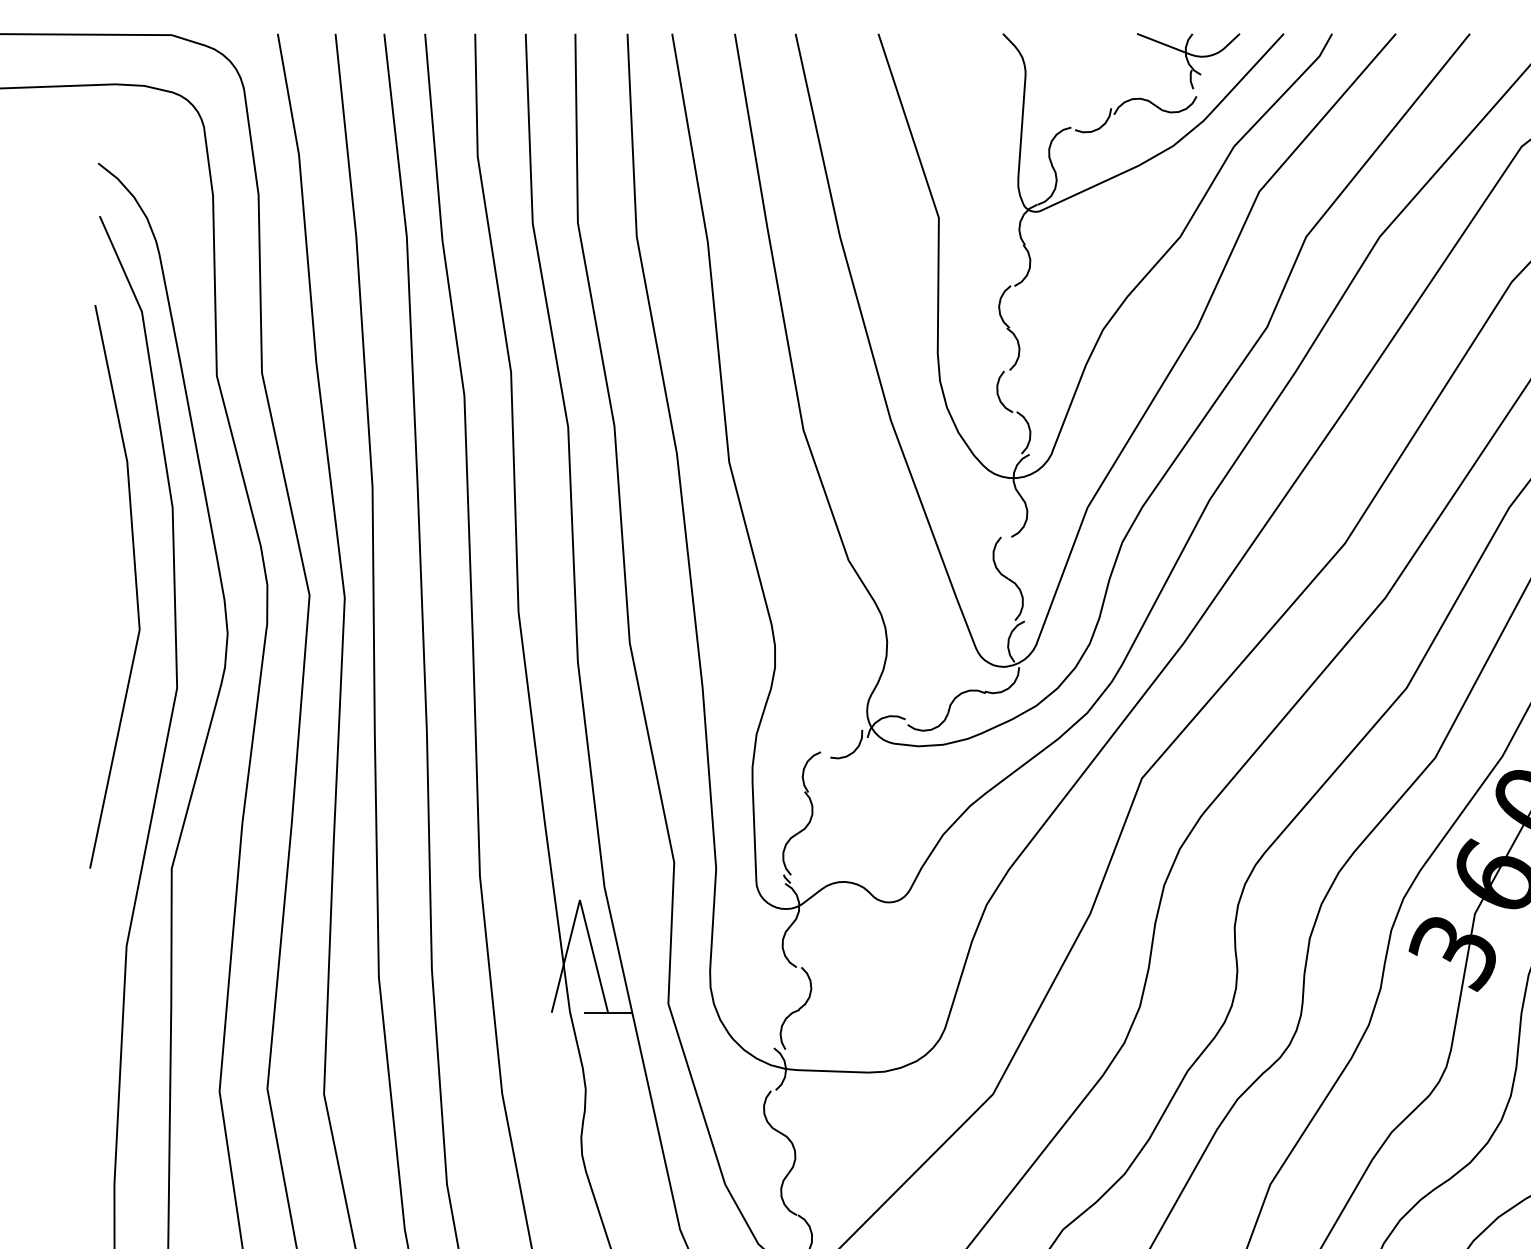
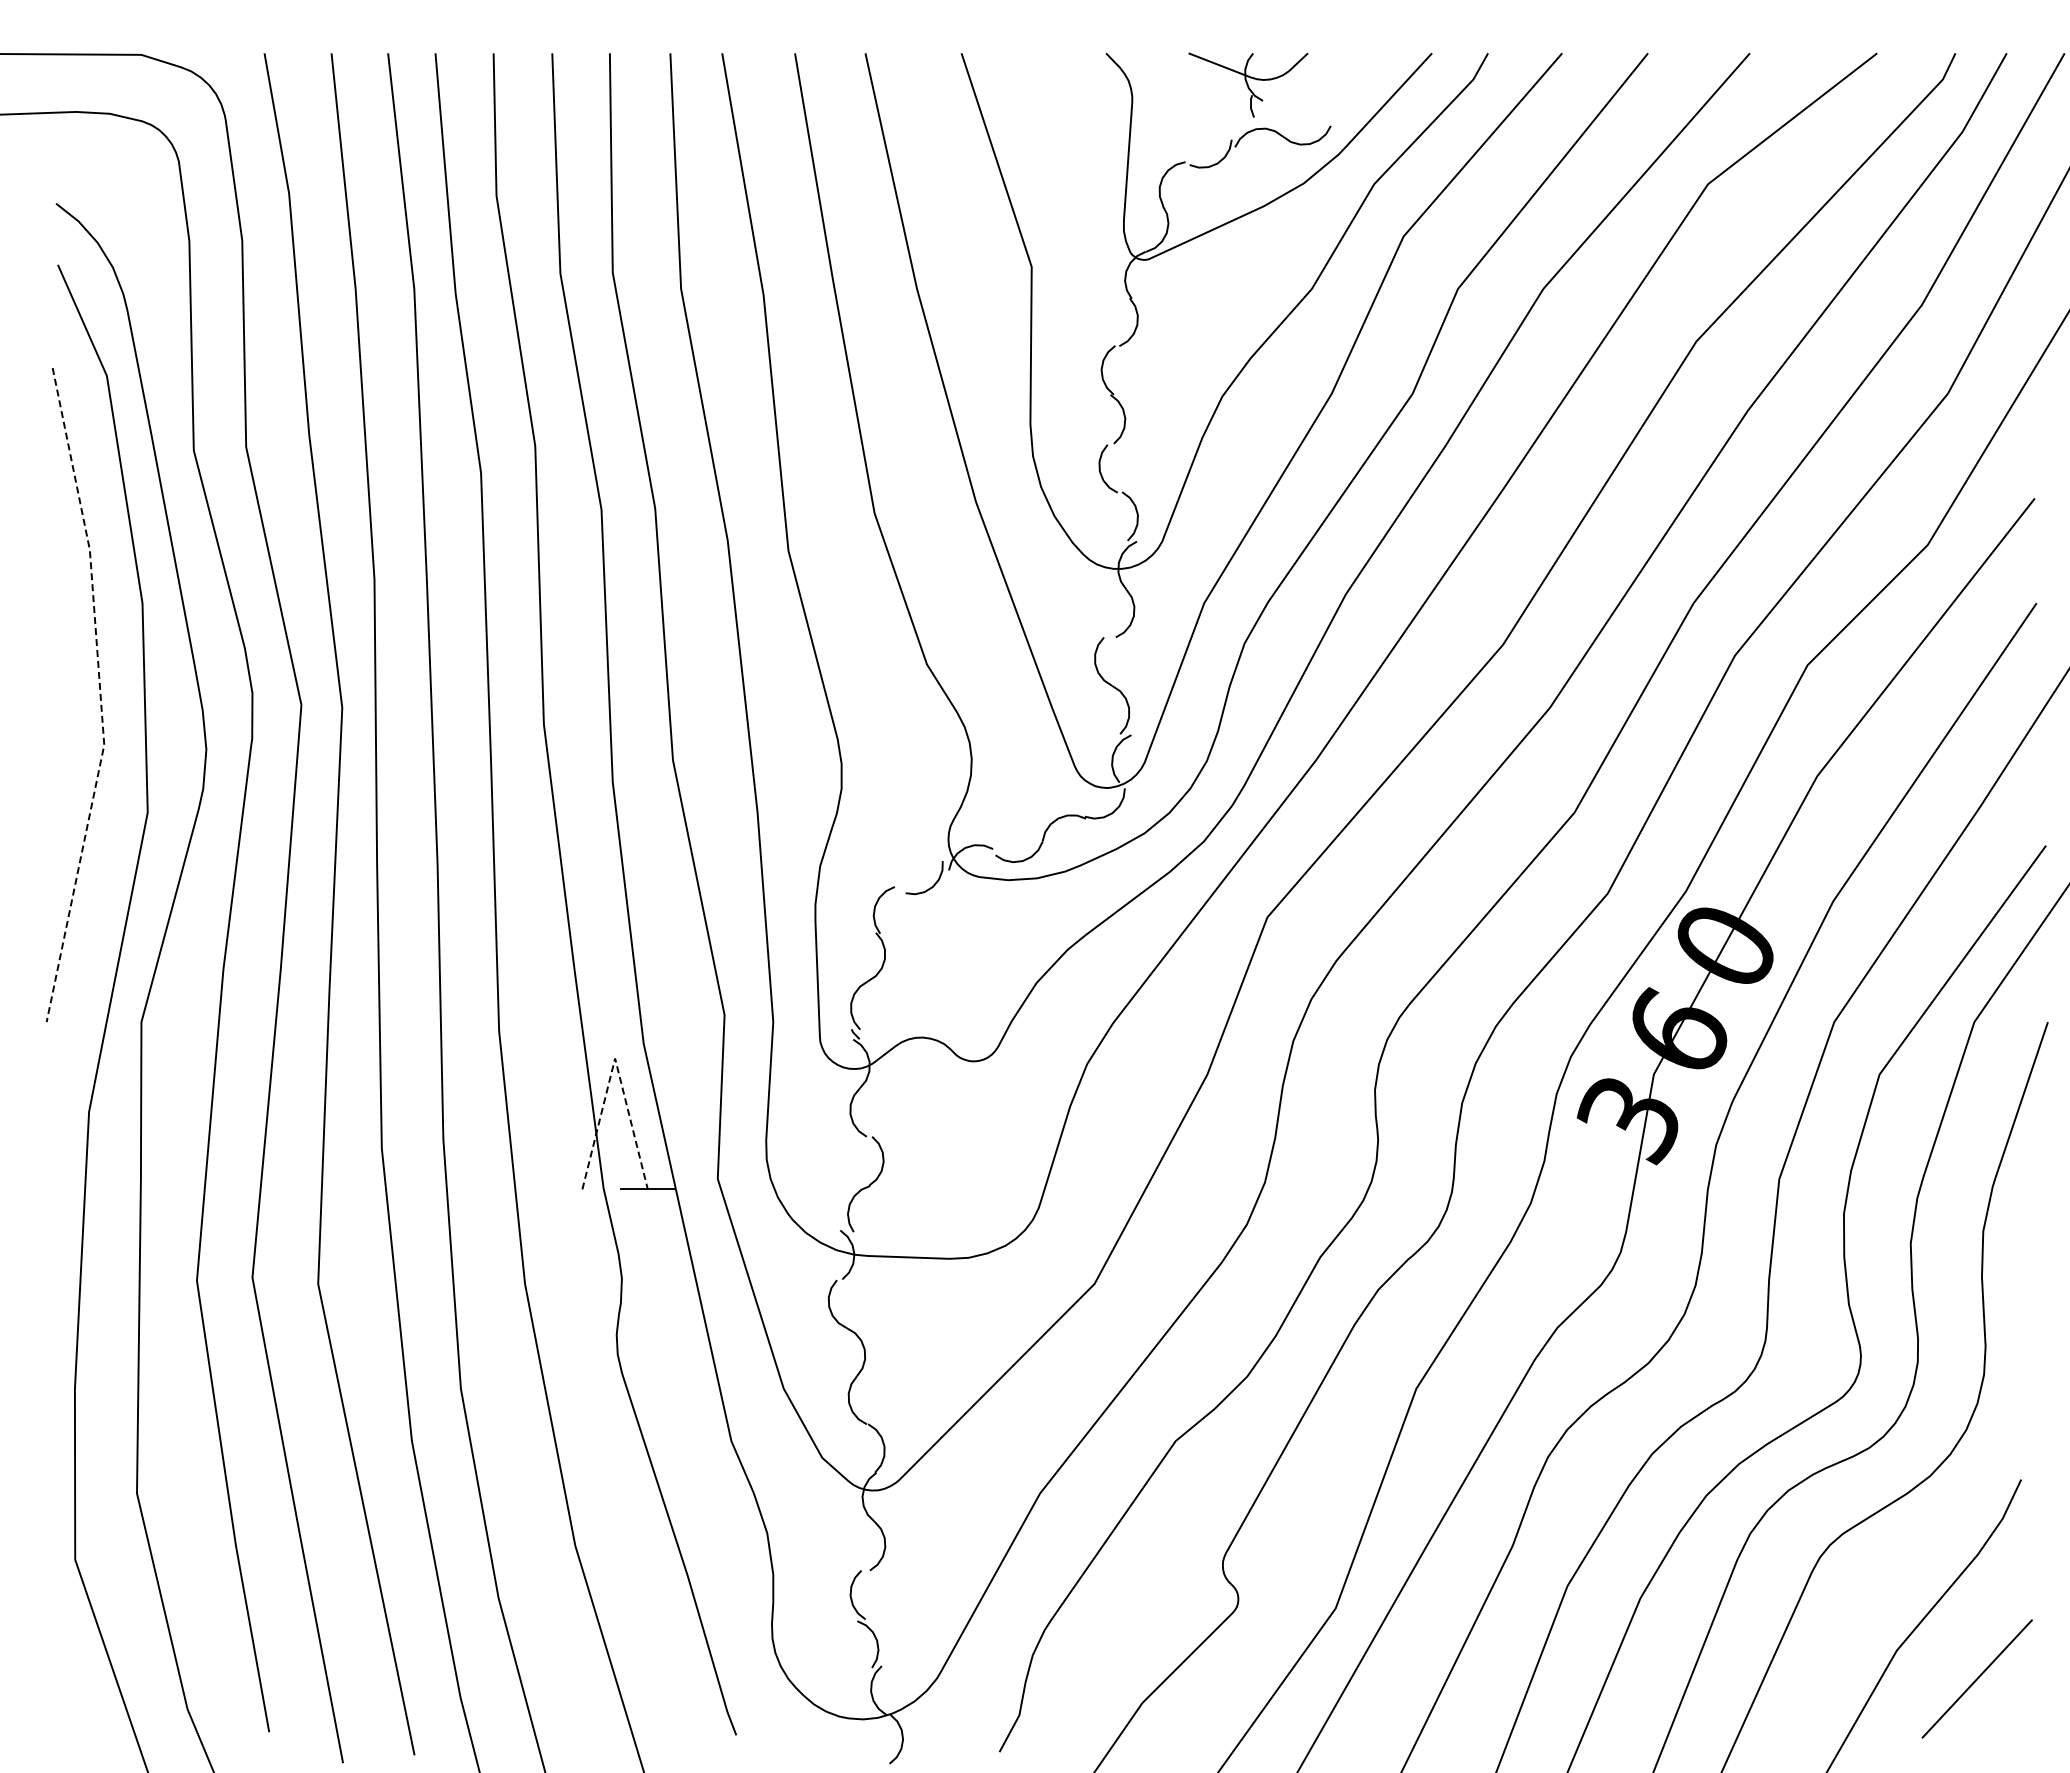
part: (1188, 60) -> (1248, 84), moved
line: (136, 588) -> (100, 696), solid -> dashed
line: (580, 899) -> (615, 1058), solid -> dashed

